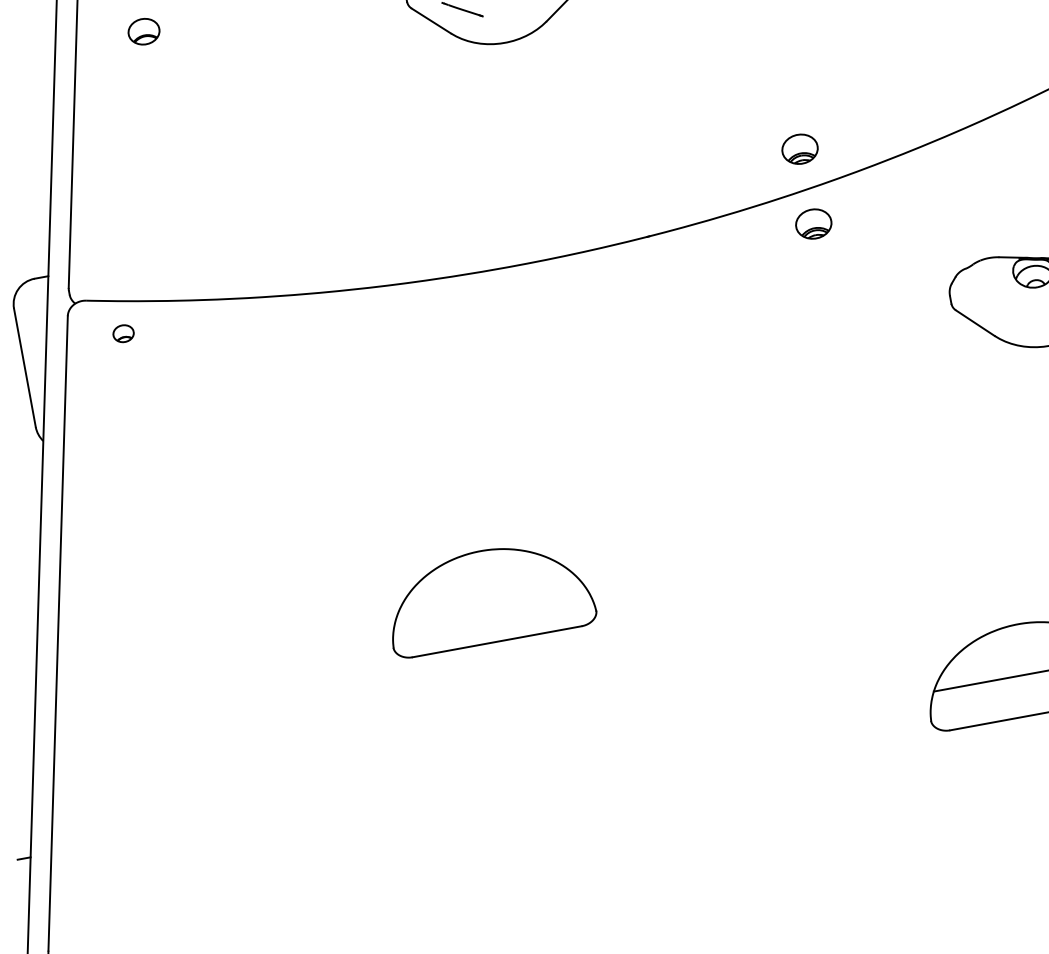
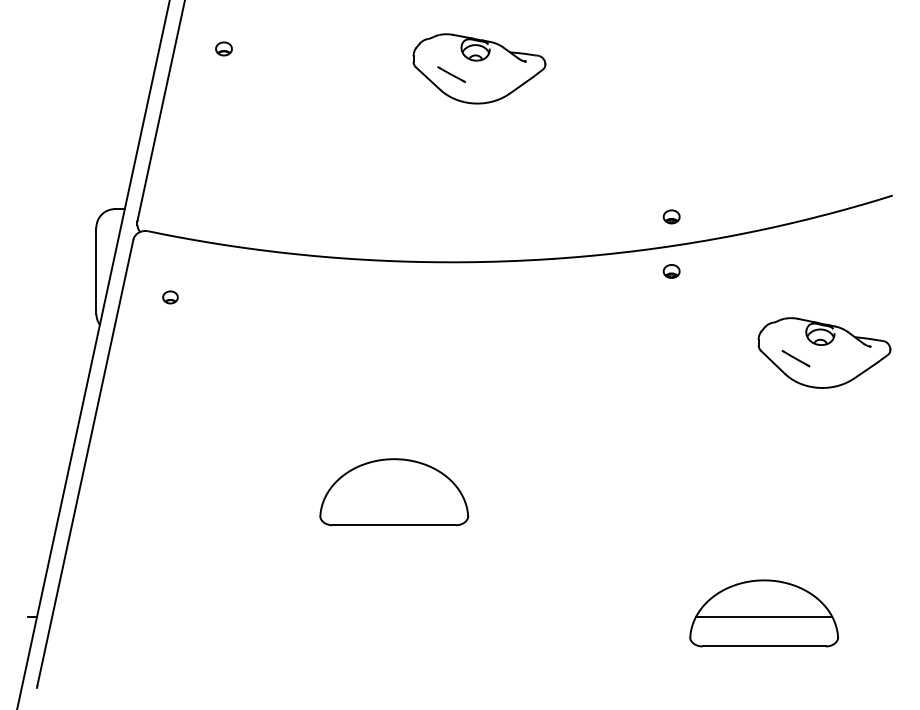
part: (143, 31) -> (223, 48), size x0.71
part: (799, 148) -> (671, 216), size x0.62
part: (813, 224) -> (671, 271), size x0.62
line: (1005, 312) -> (795, 358), added
part: (123, 333) -> (170, 297), moved

